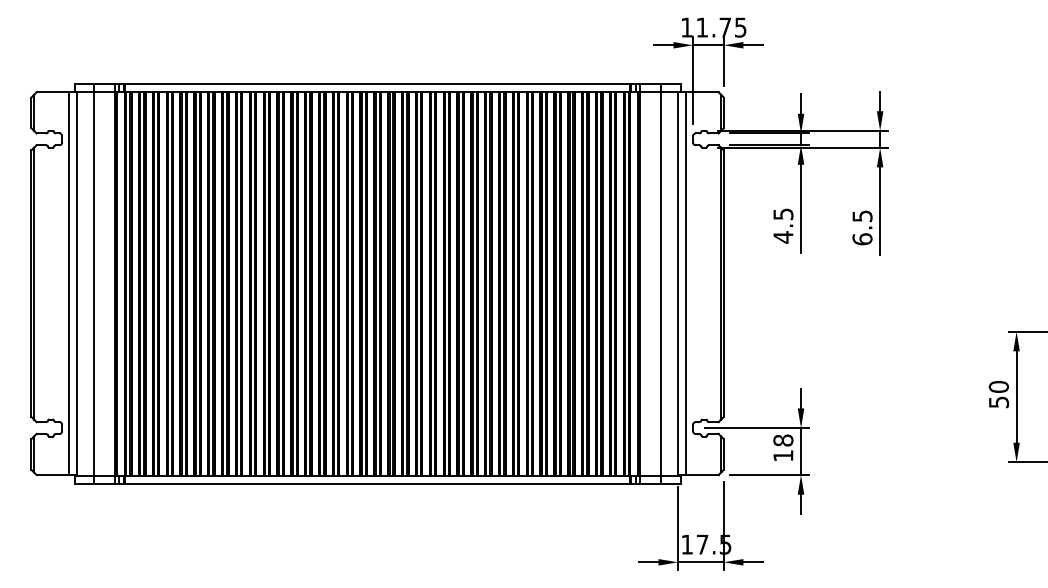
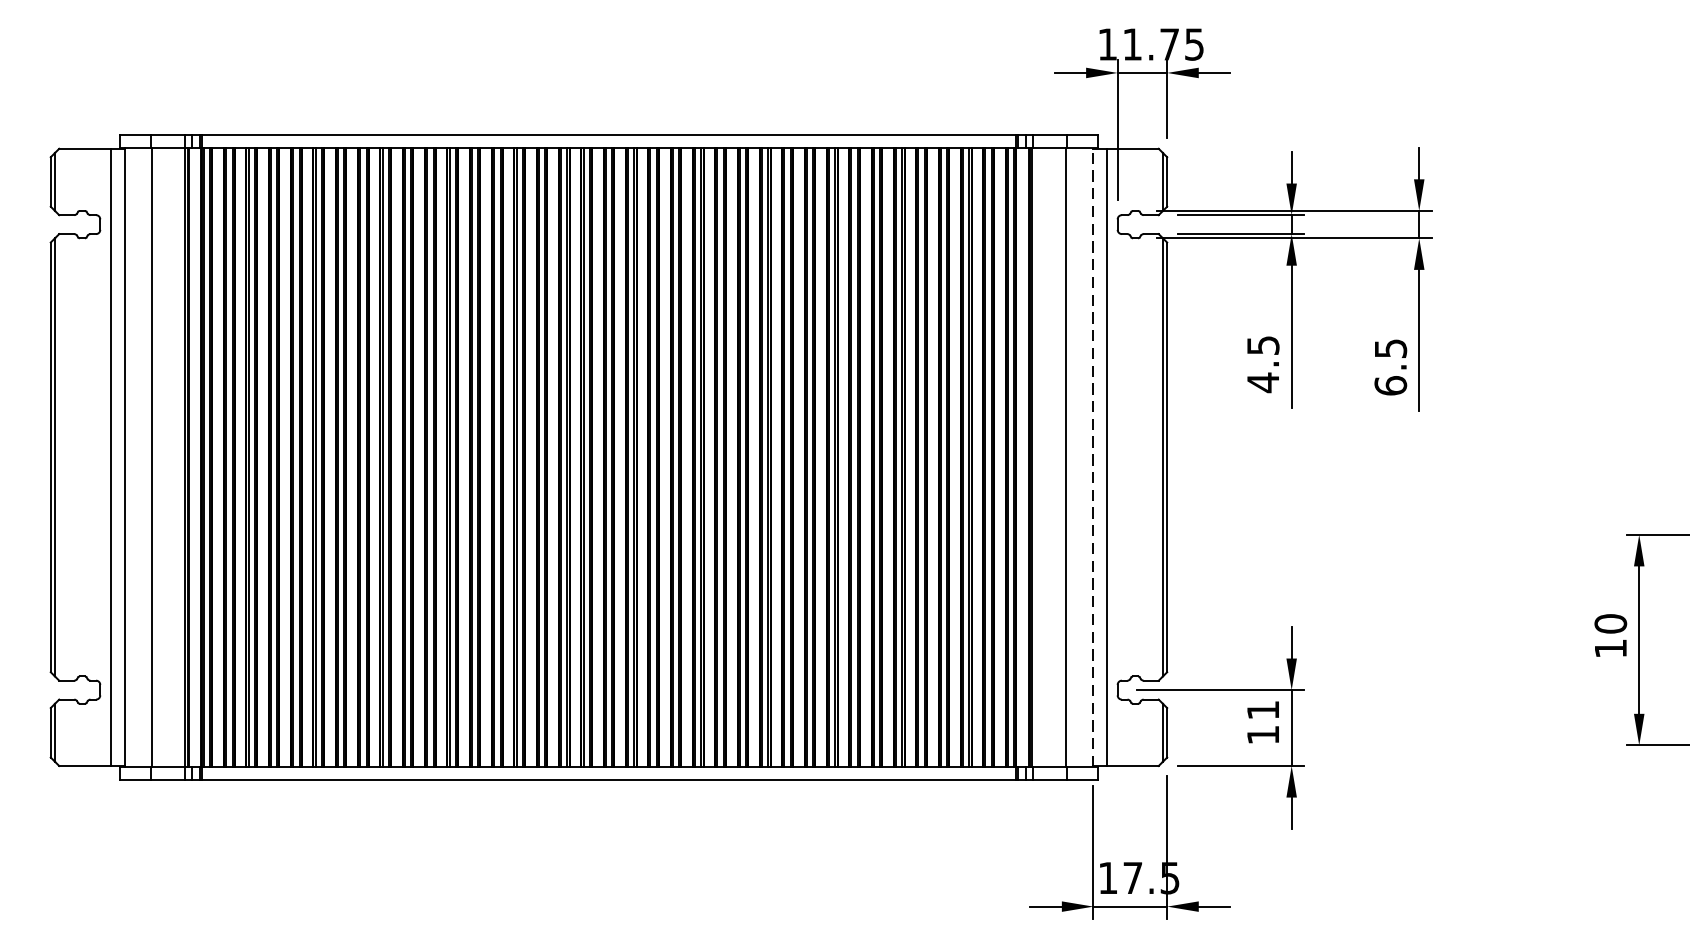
line: (678, 283) -> (1094, 457), solid -> dashed
text: (999, 402) -> (1611, 648), 50 -> 10
text: (783, 440) -> (1263, 710), 18 -> 11

